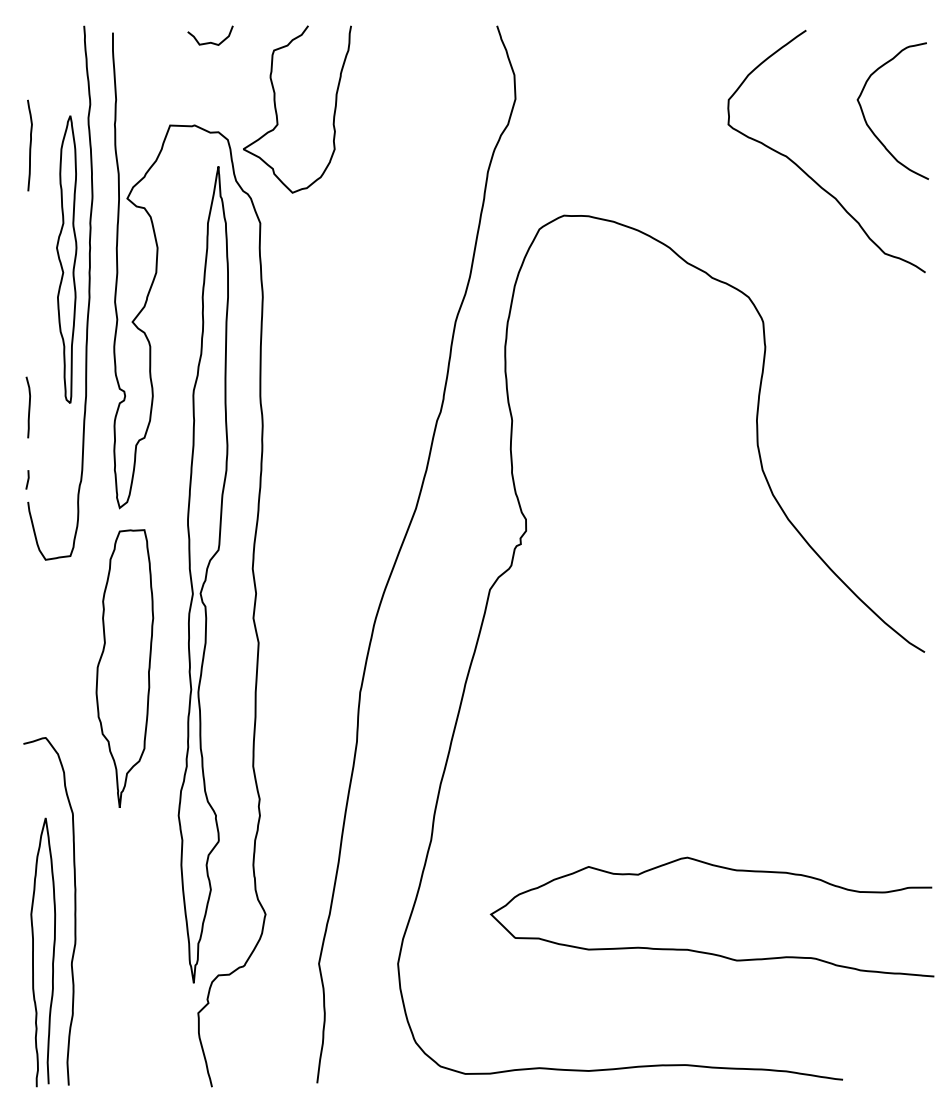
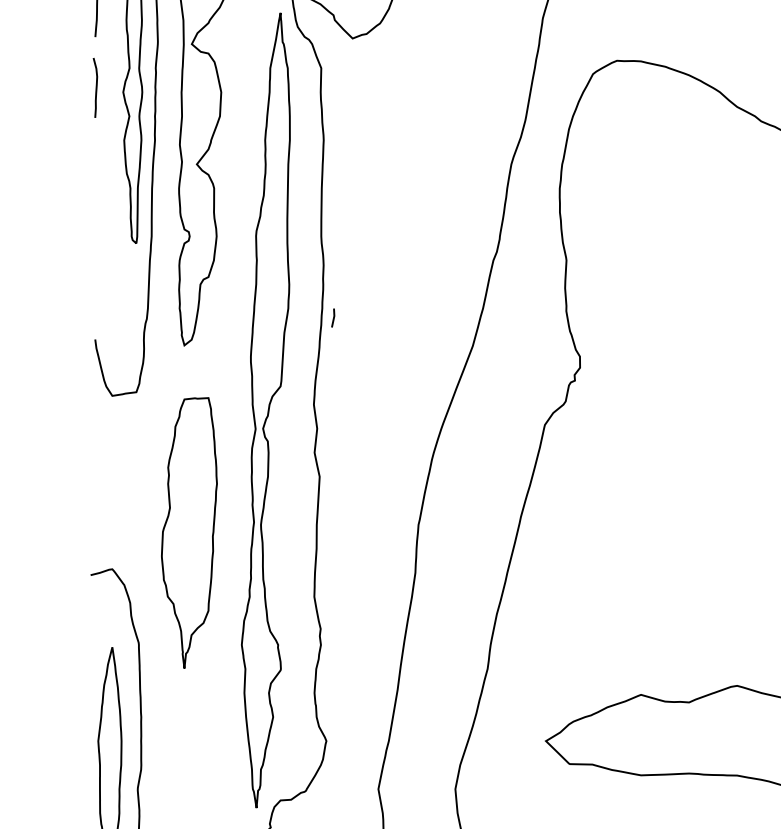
curve: (28, 407) -> (95, 87), moved
line: (27, 479) -> (333, 317), moved
part: (124, 668) -> (189, 532), moved

